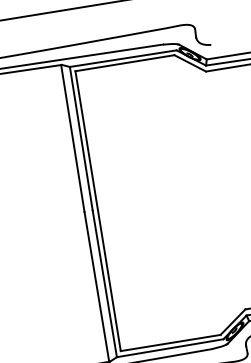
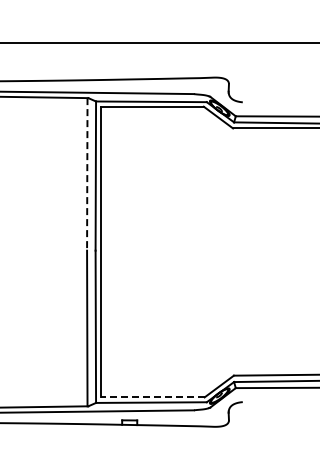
line: (73, 138) -> (87, 174), solid -> dashed
line: (170, 343) -> (152, 397), solid -> dashed

